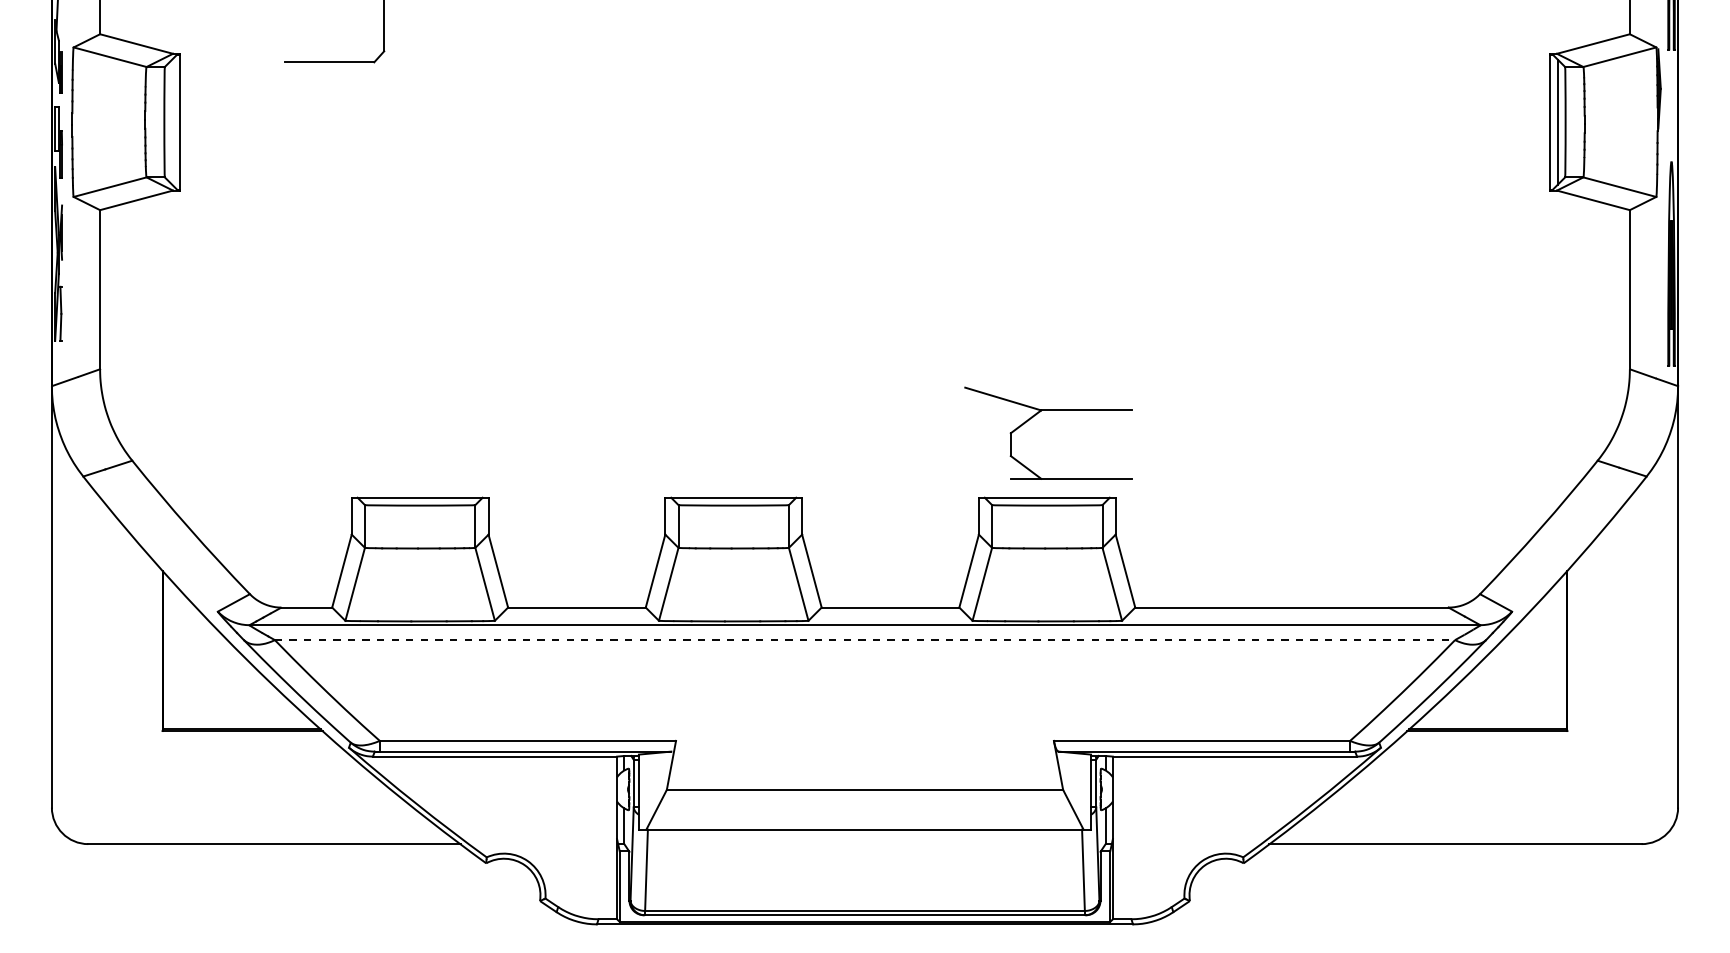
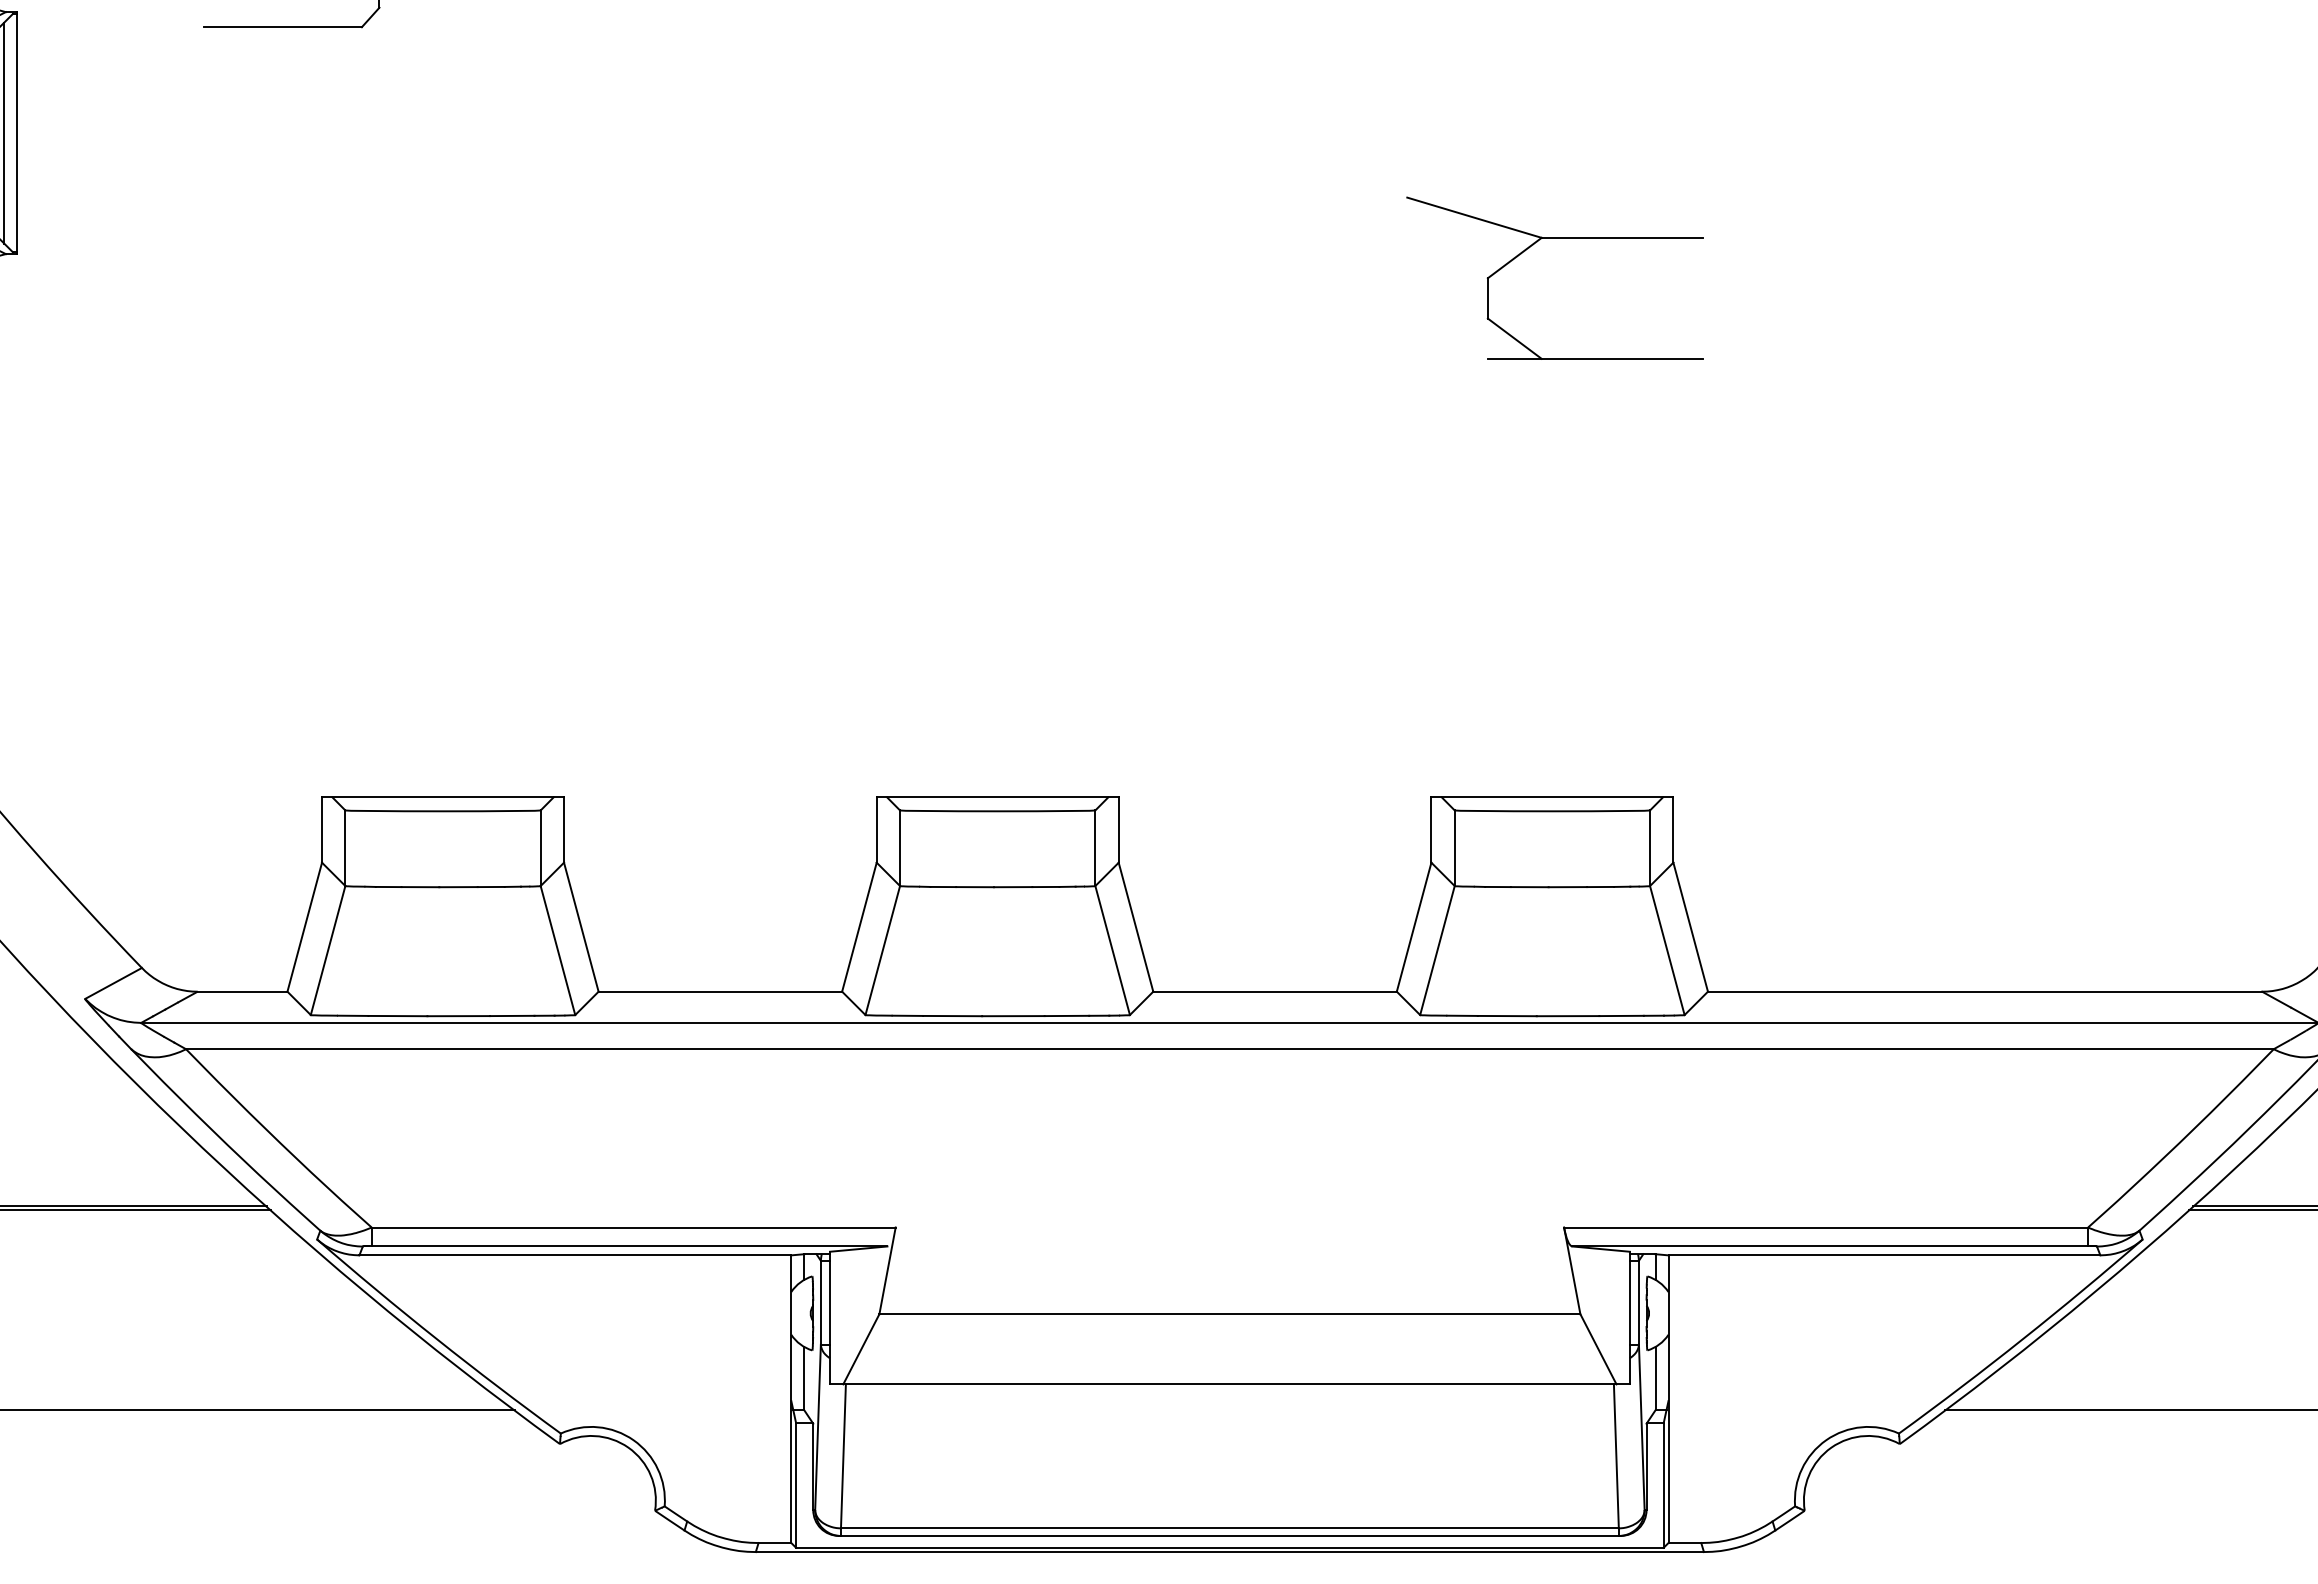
line: (172, 121) -> (4, 131), added
part: (1036, 415) -> (1533, 246), moved
line: (865, 640) -> (1230, 1049), dashed -> solid

